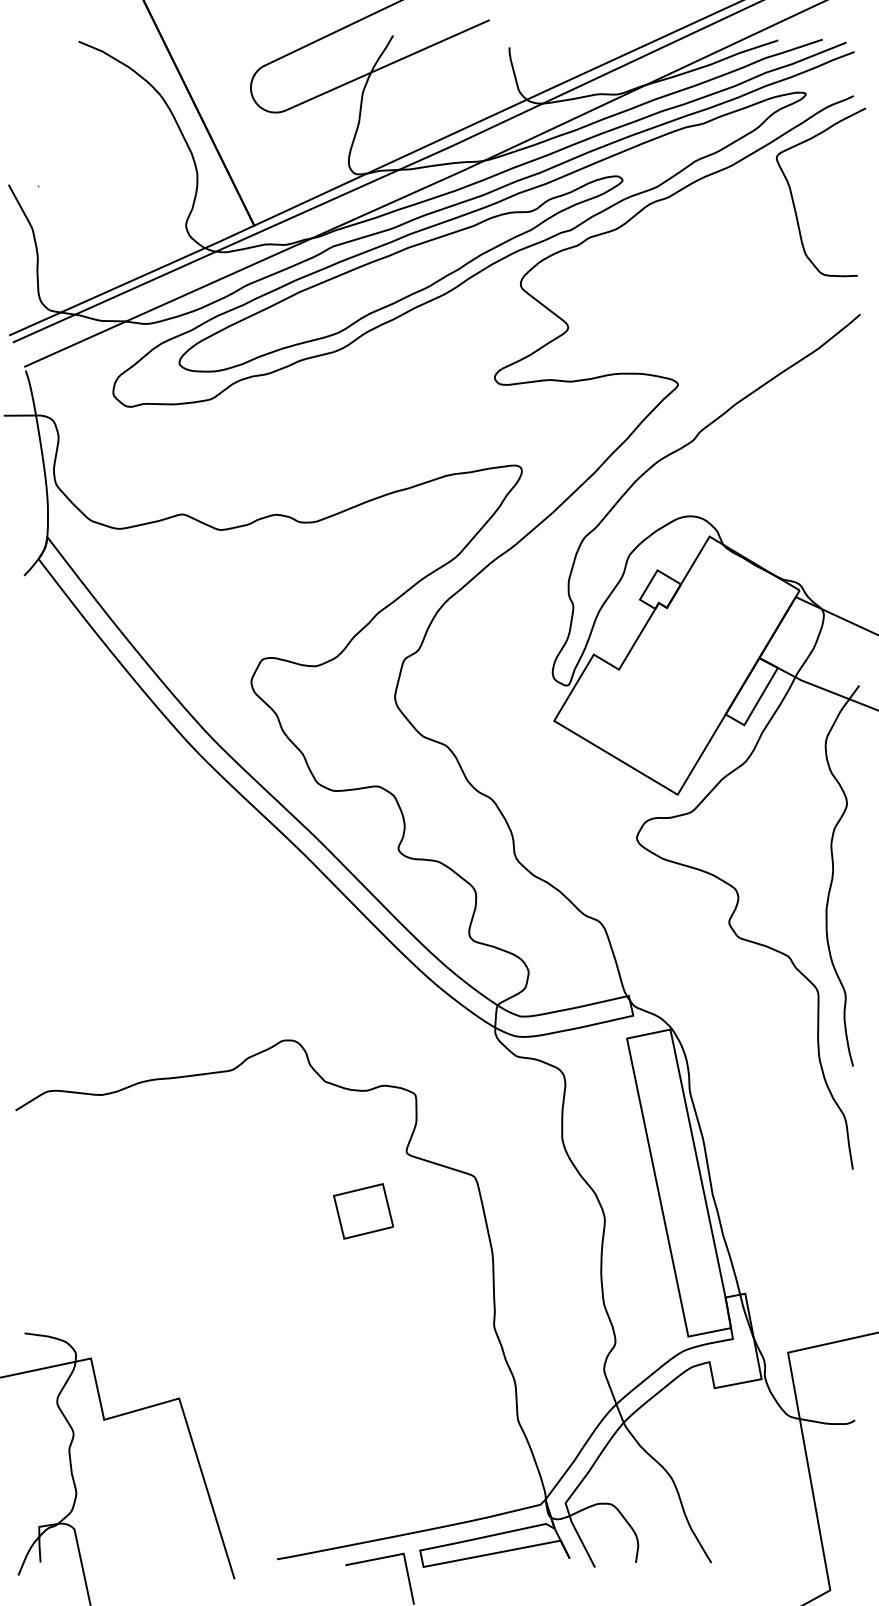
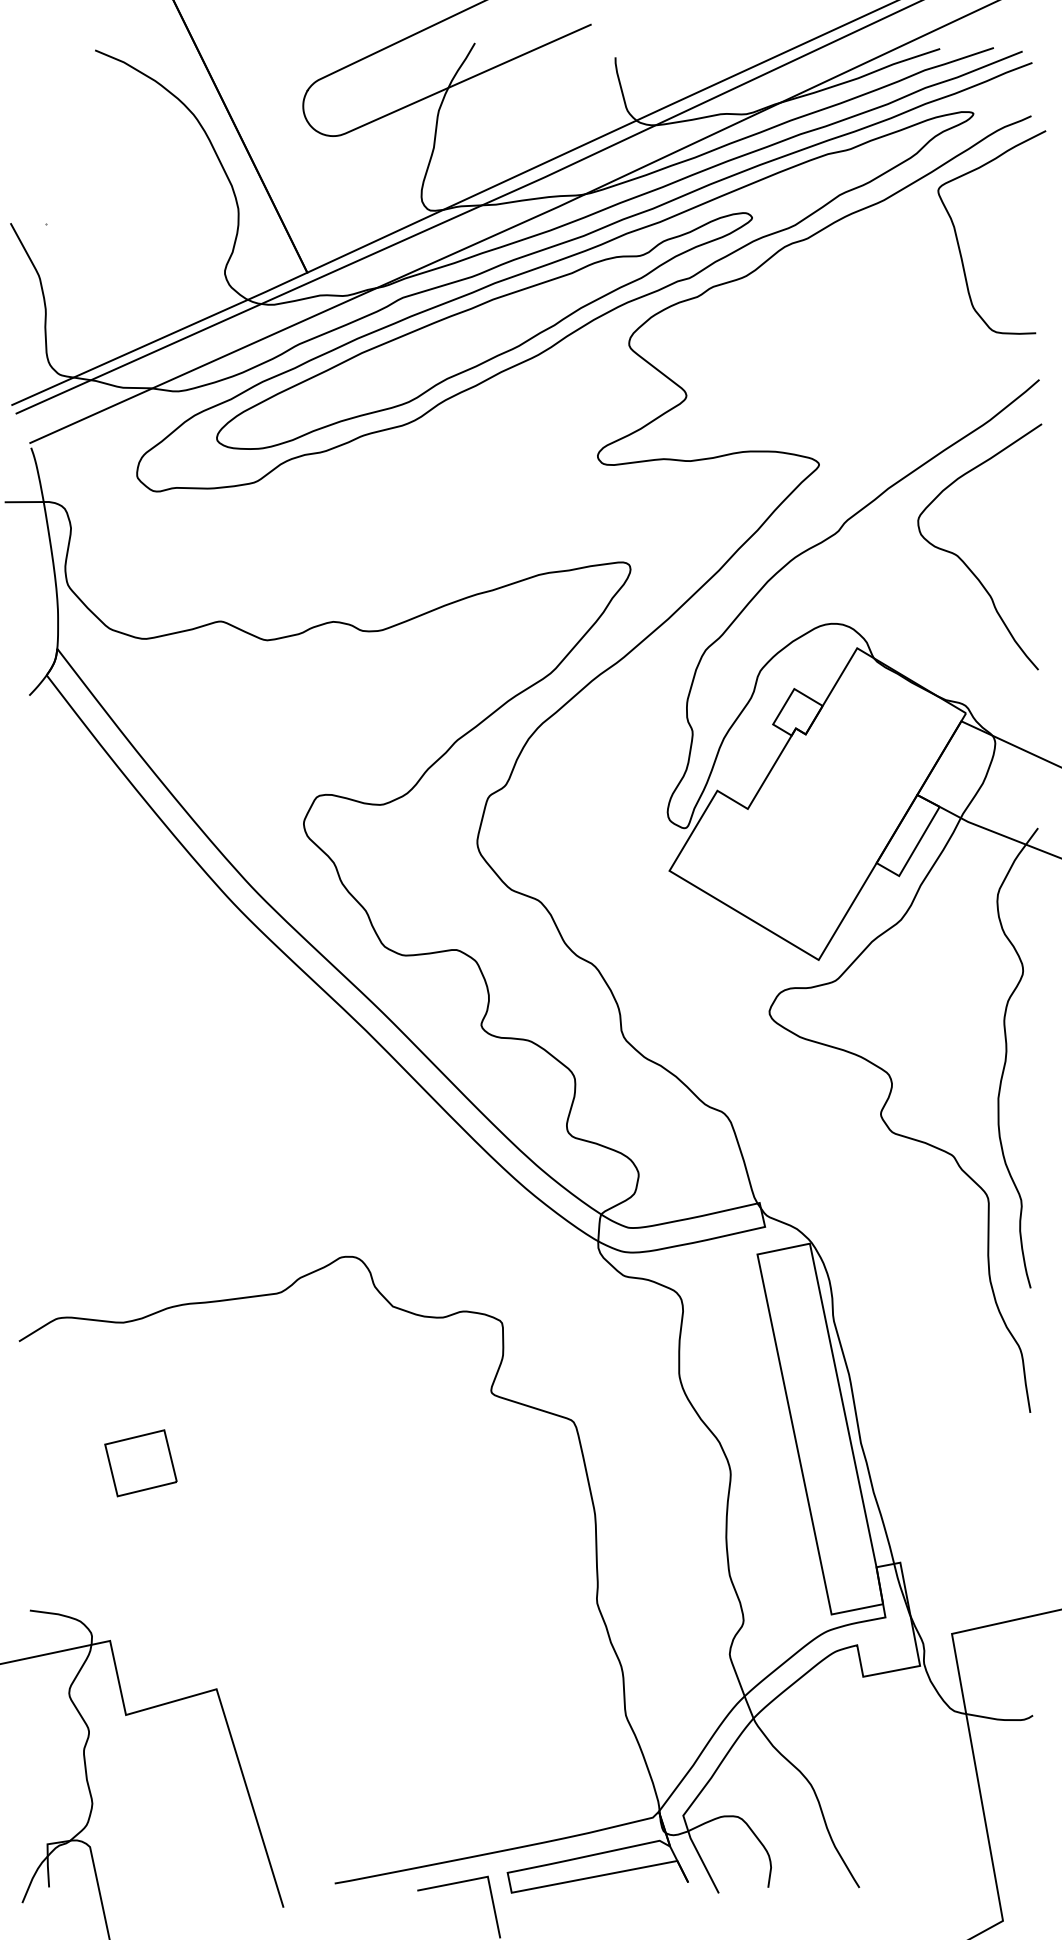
curve: (798, 464) -> (964, 561), added
part: (363, 1211) -> (140, 1463), moved

